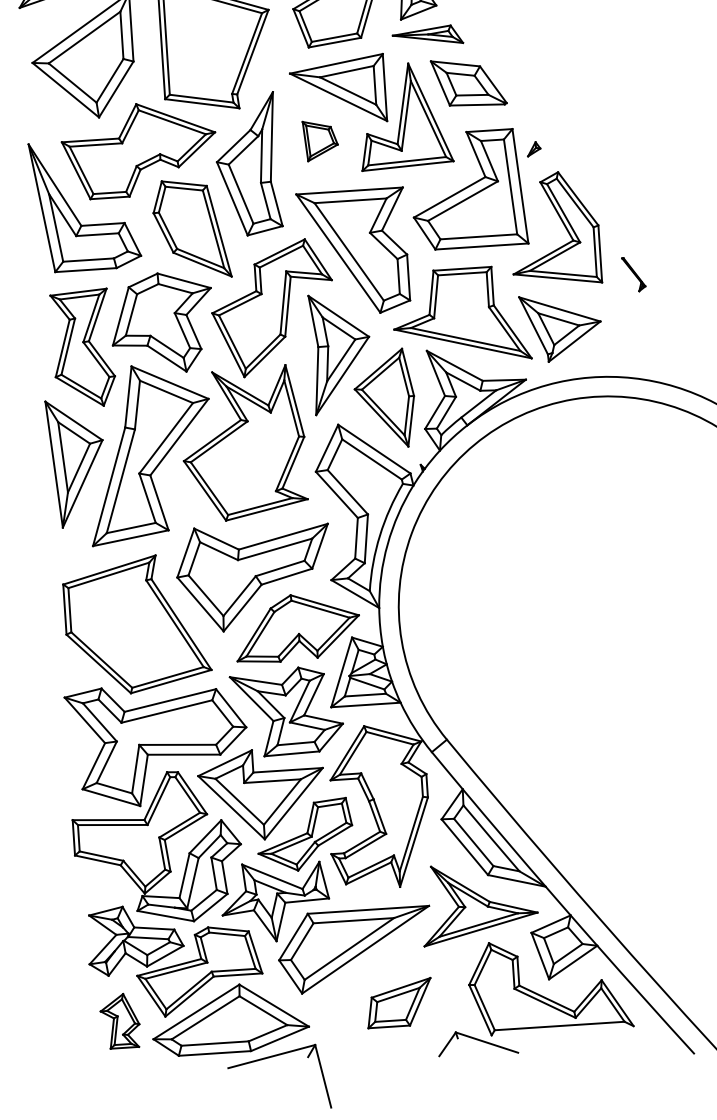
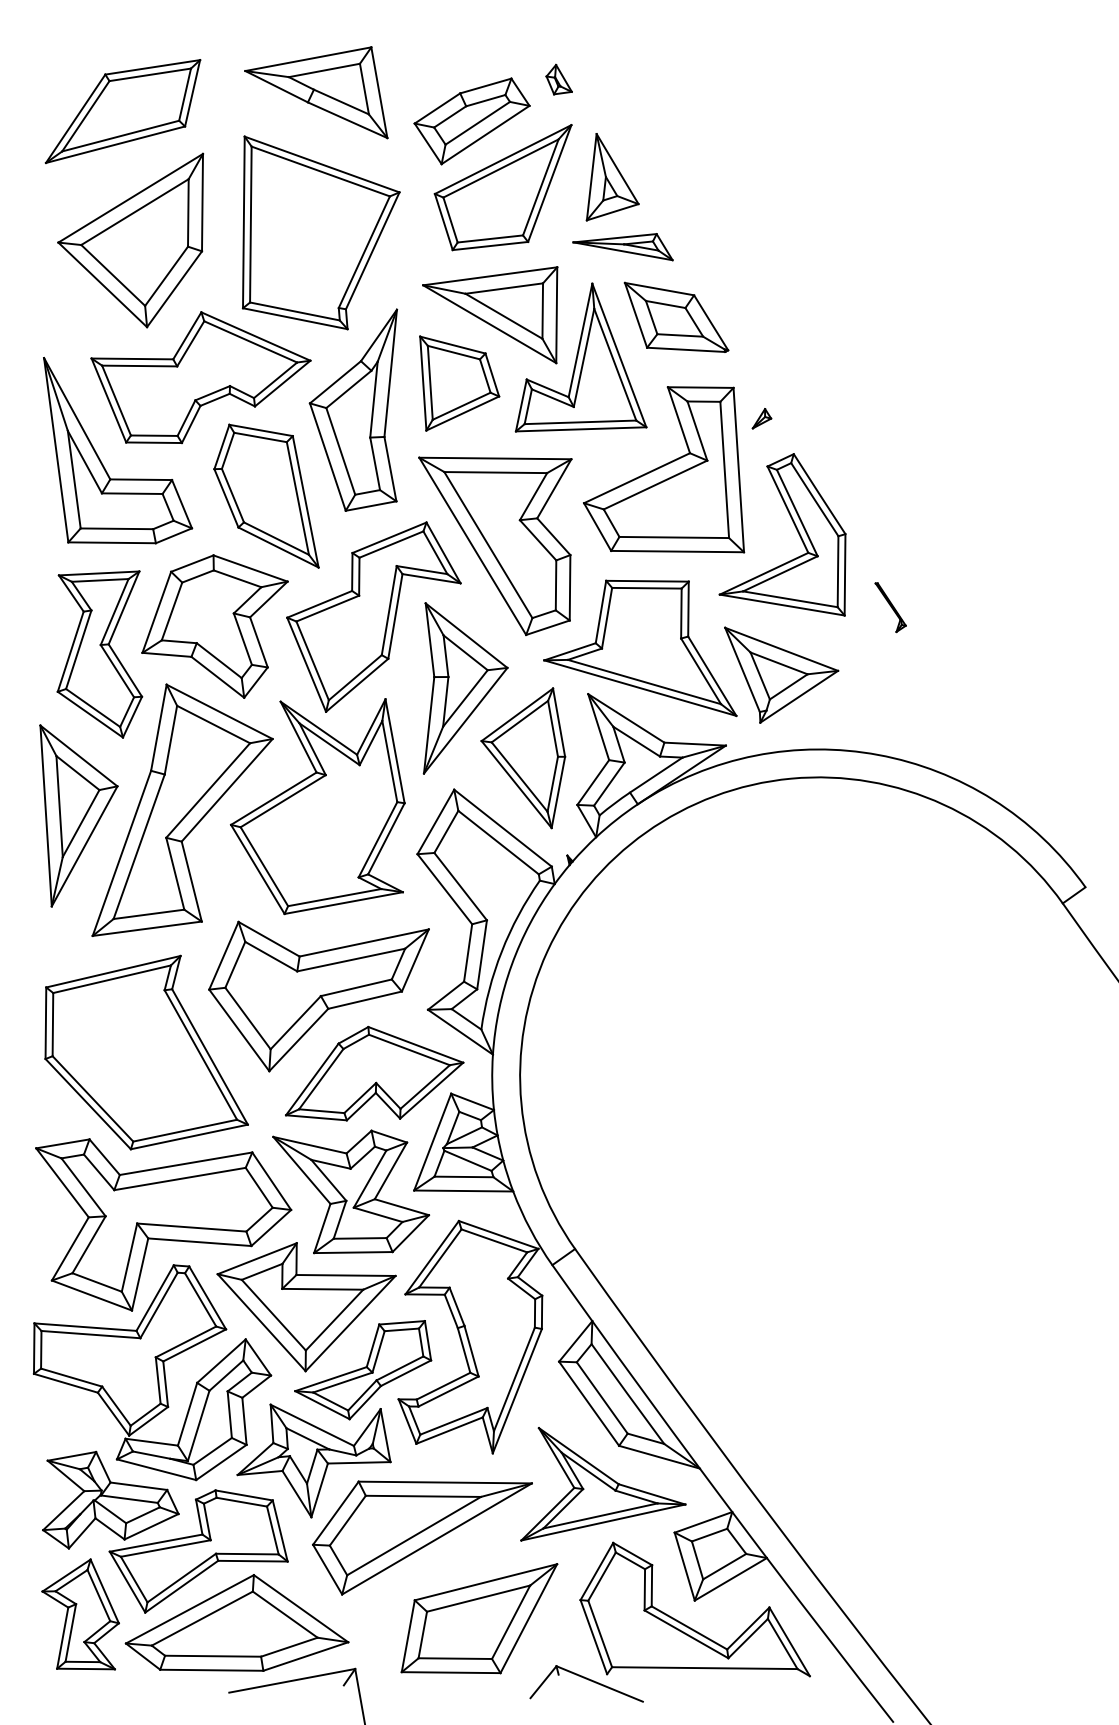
part: (320, 140) -> (459, 383), size x1.67
part: (399, 1003) -> (479, 1618), size x1.67
part: (120, 1021) -> (80, 1614), size x1.43

